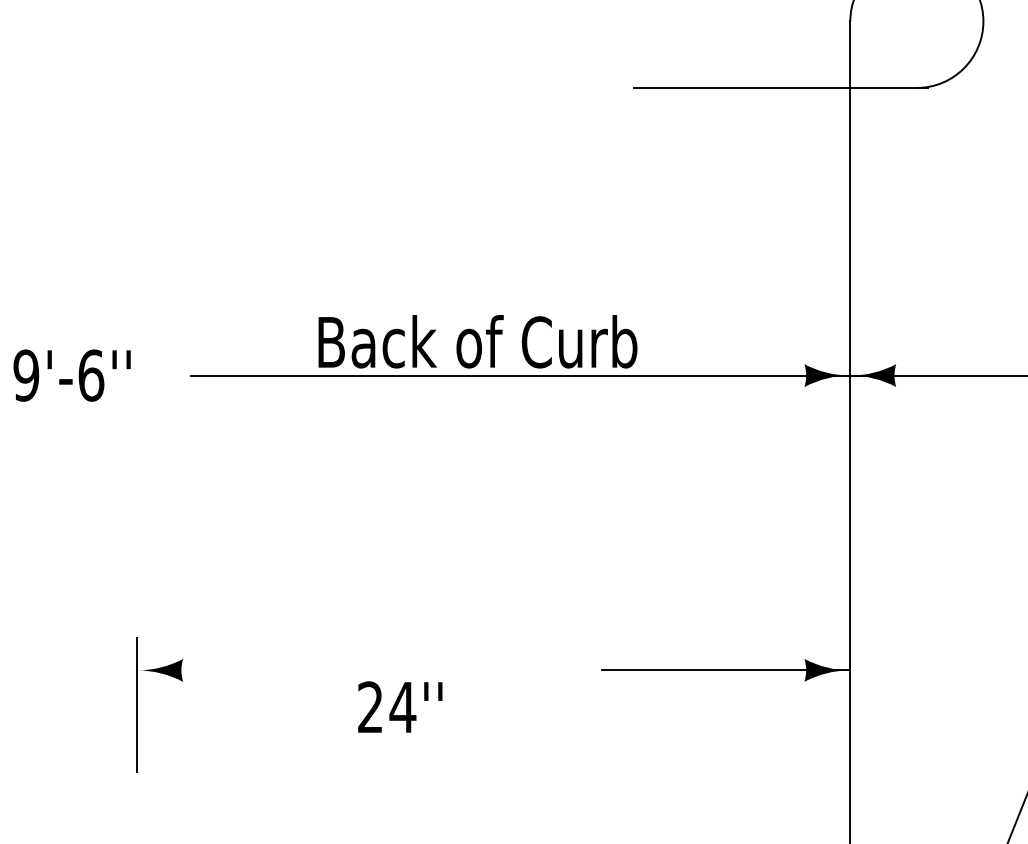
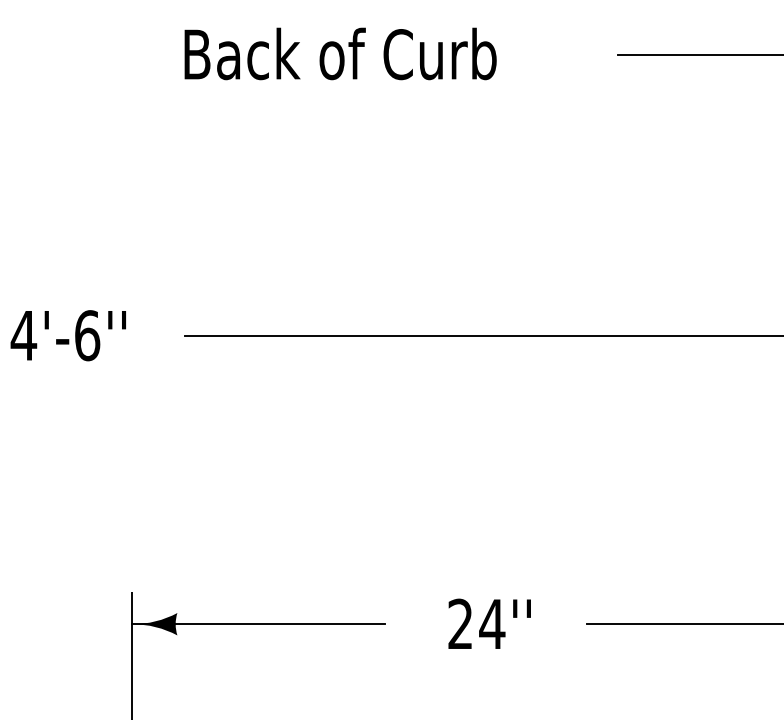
text: (477, 341) -> (340, 53), moved
text: (25, 375) -> (23, 335), 9'-6'' -> 4'-6''
line: (266, 670) -> (258, 624), added
text: (400, 706) -> (489, 623), moved

